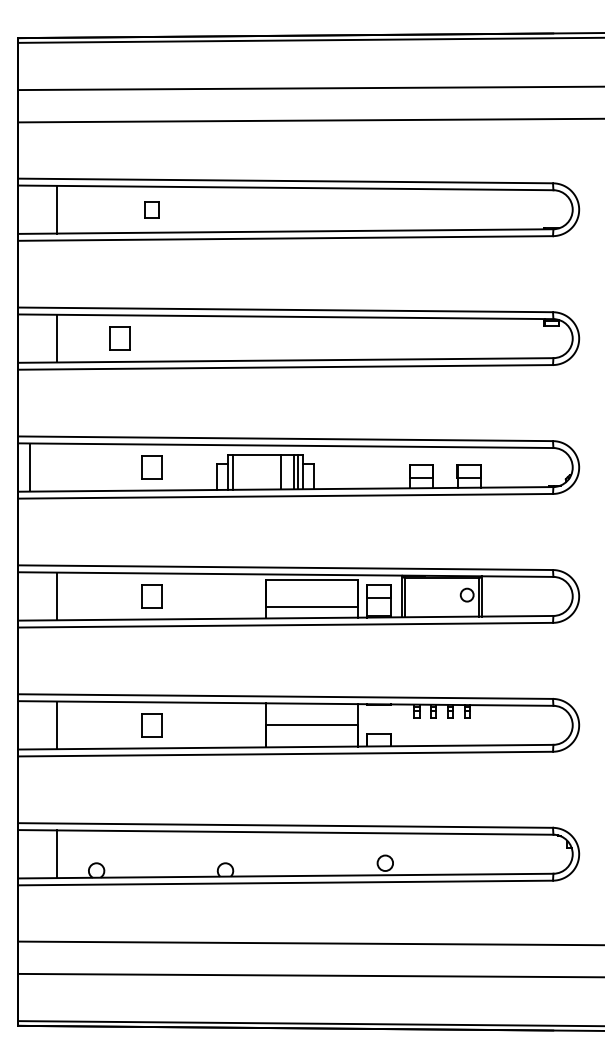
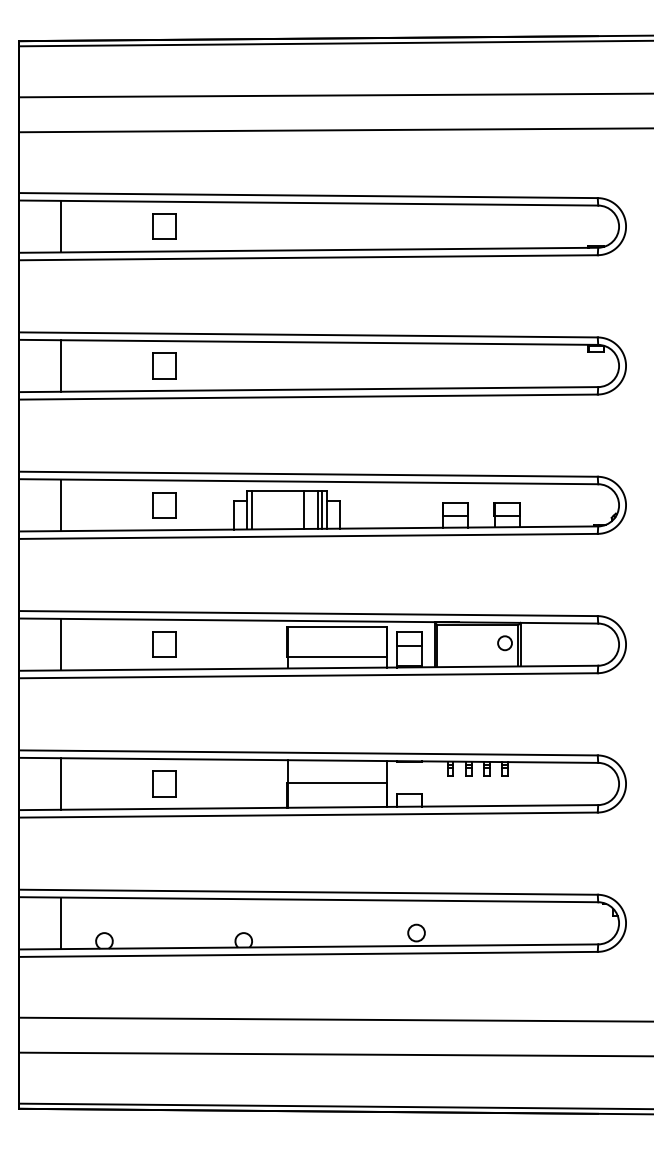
part: (151, 209) -> (163, 226), size x1.43
part: (119, 338) -> (163, 365), moved
line: (29, 467) -> (61, 505), moved

